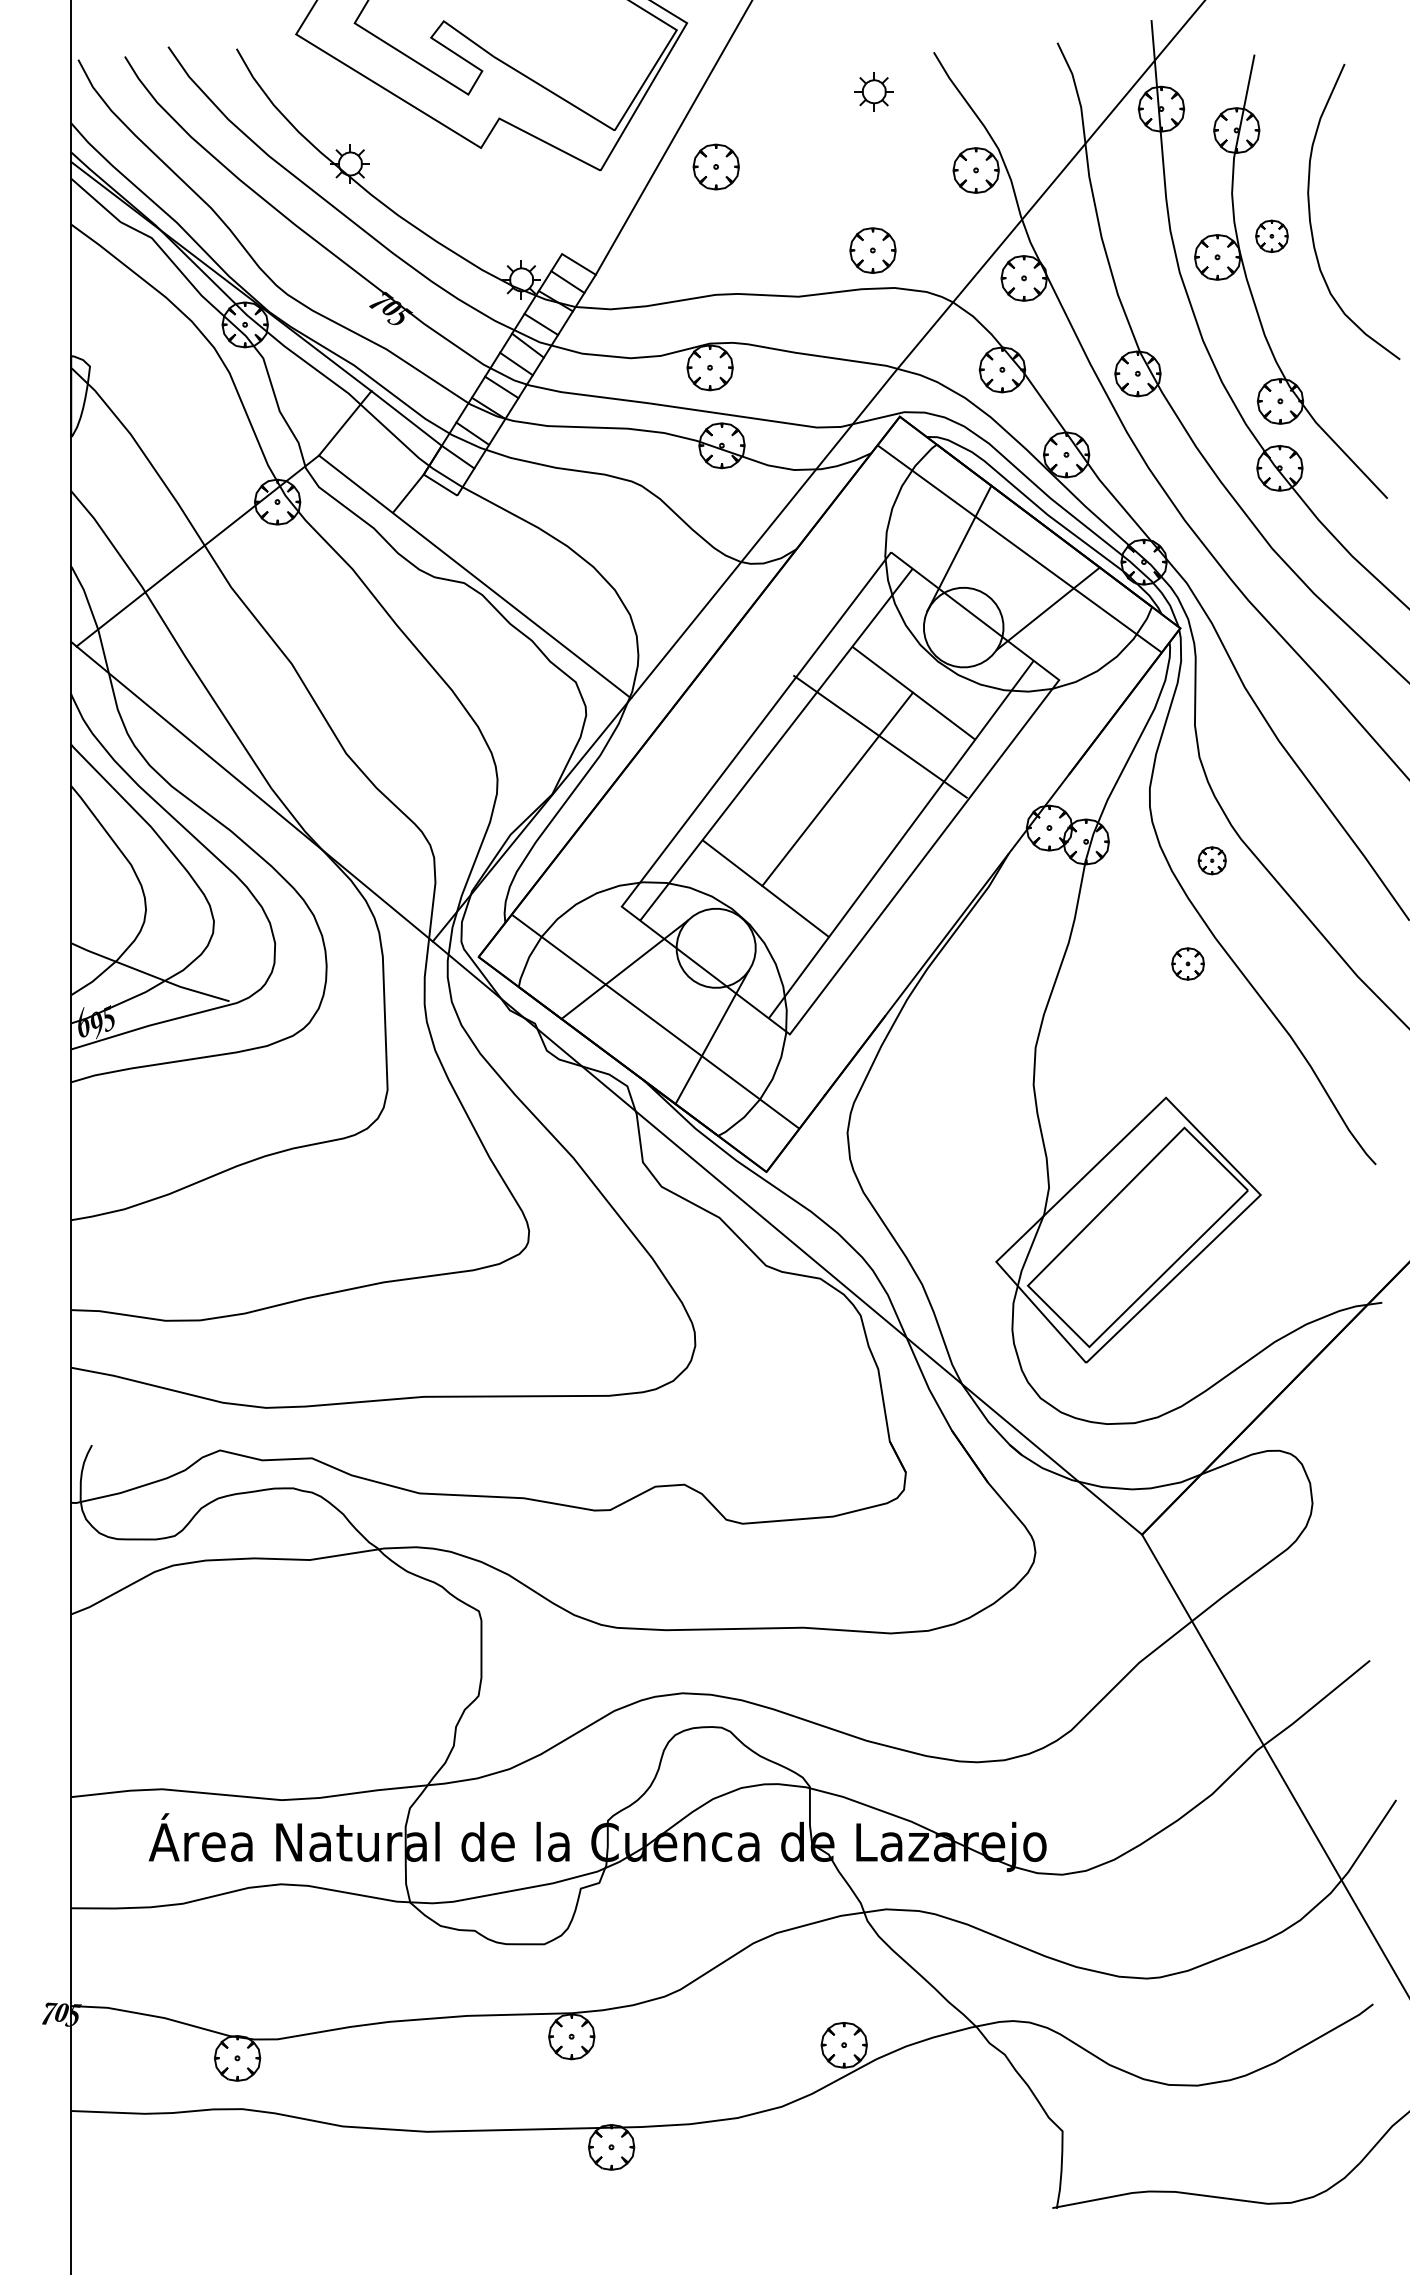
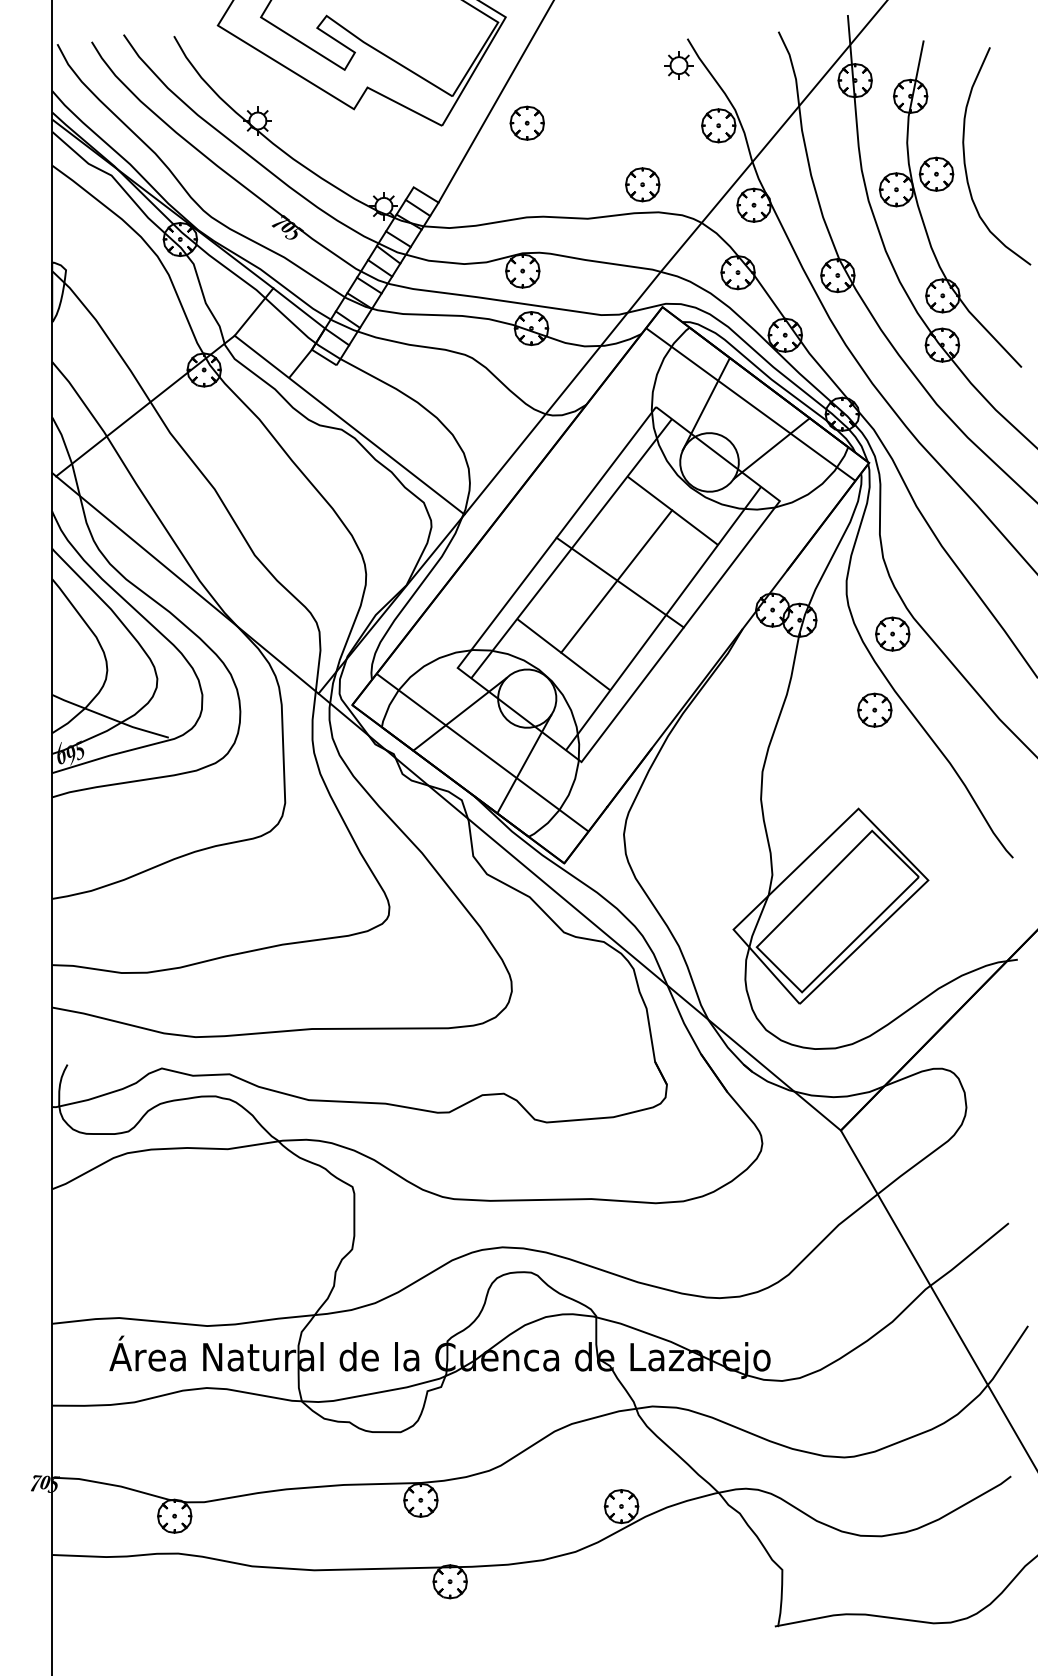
part: (873, 91) -> (678, 65), moved
part: (1271, 236) -> (936, 174), size x1.43
line: (880, 736) -> (620, 582), moved
part: (1211, 860) -> (892, 633), size x1.67
part: (1187, 963) -> (874, 709), size x1.43

